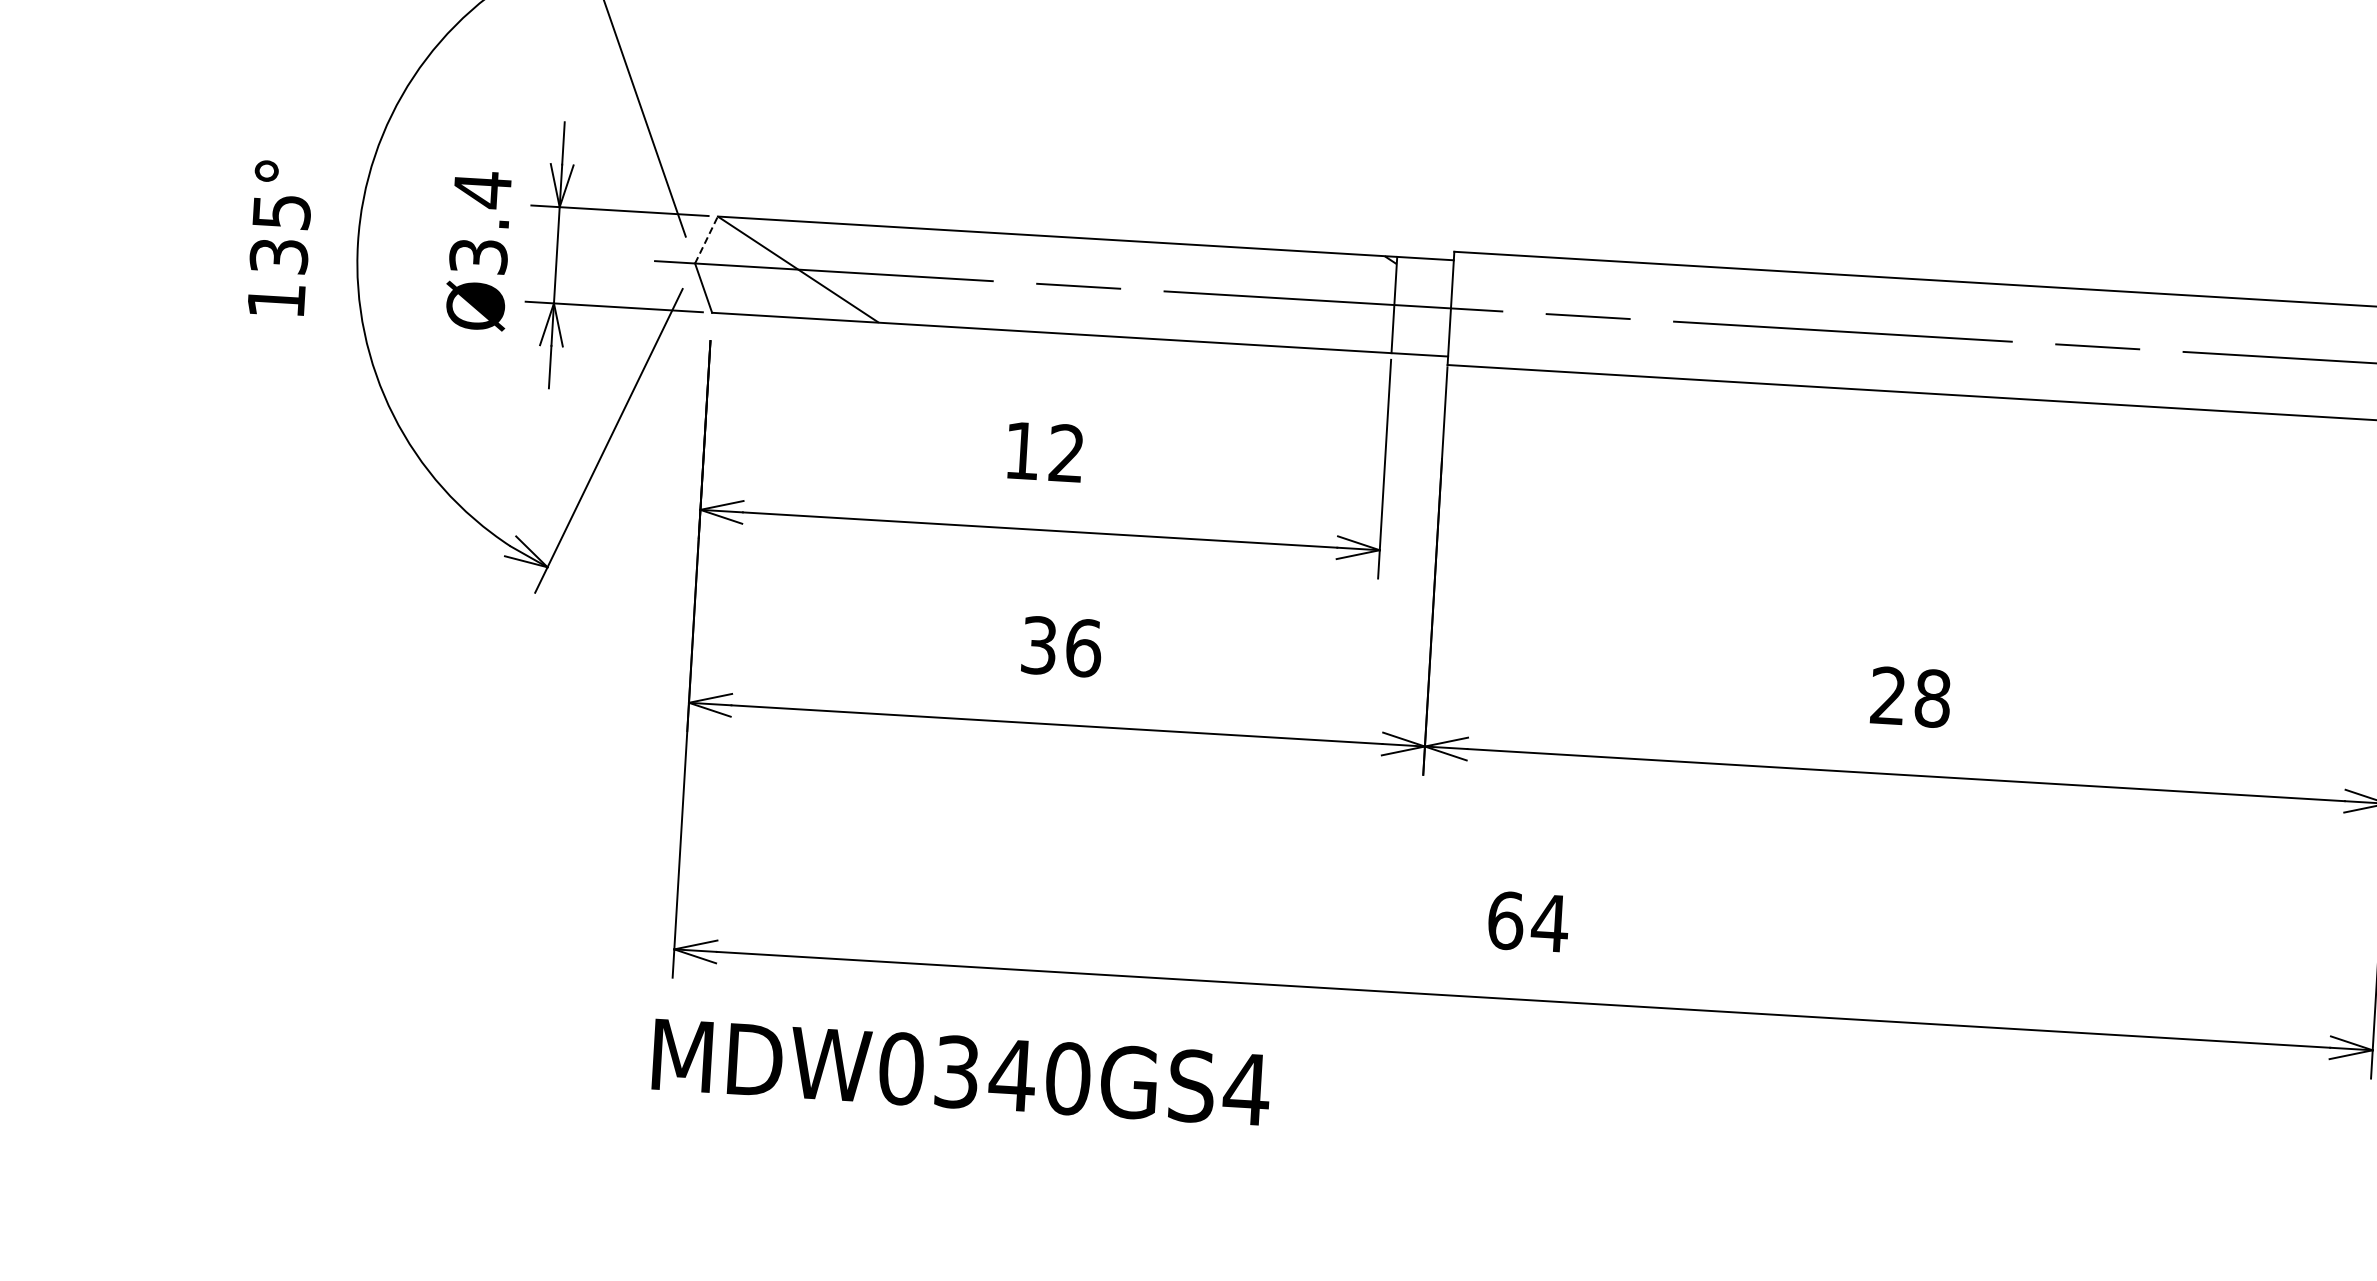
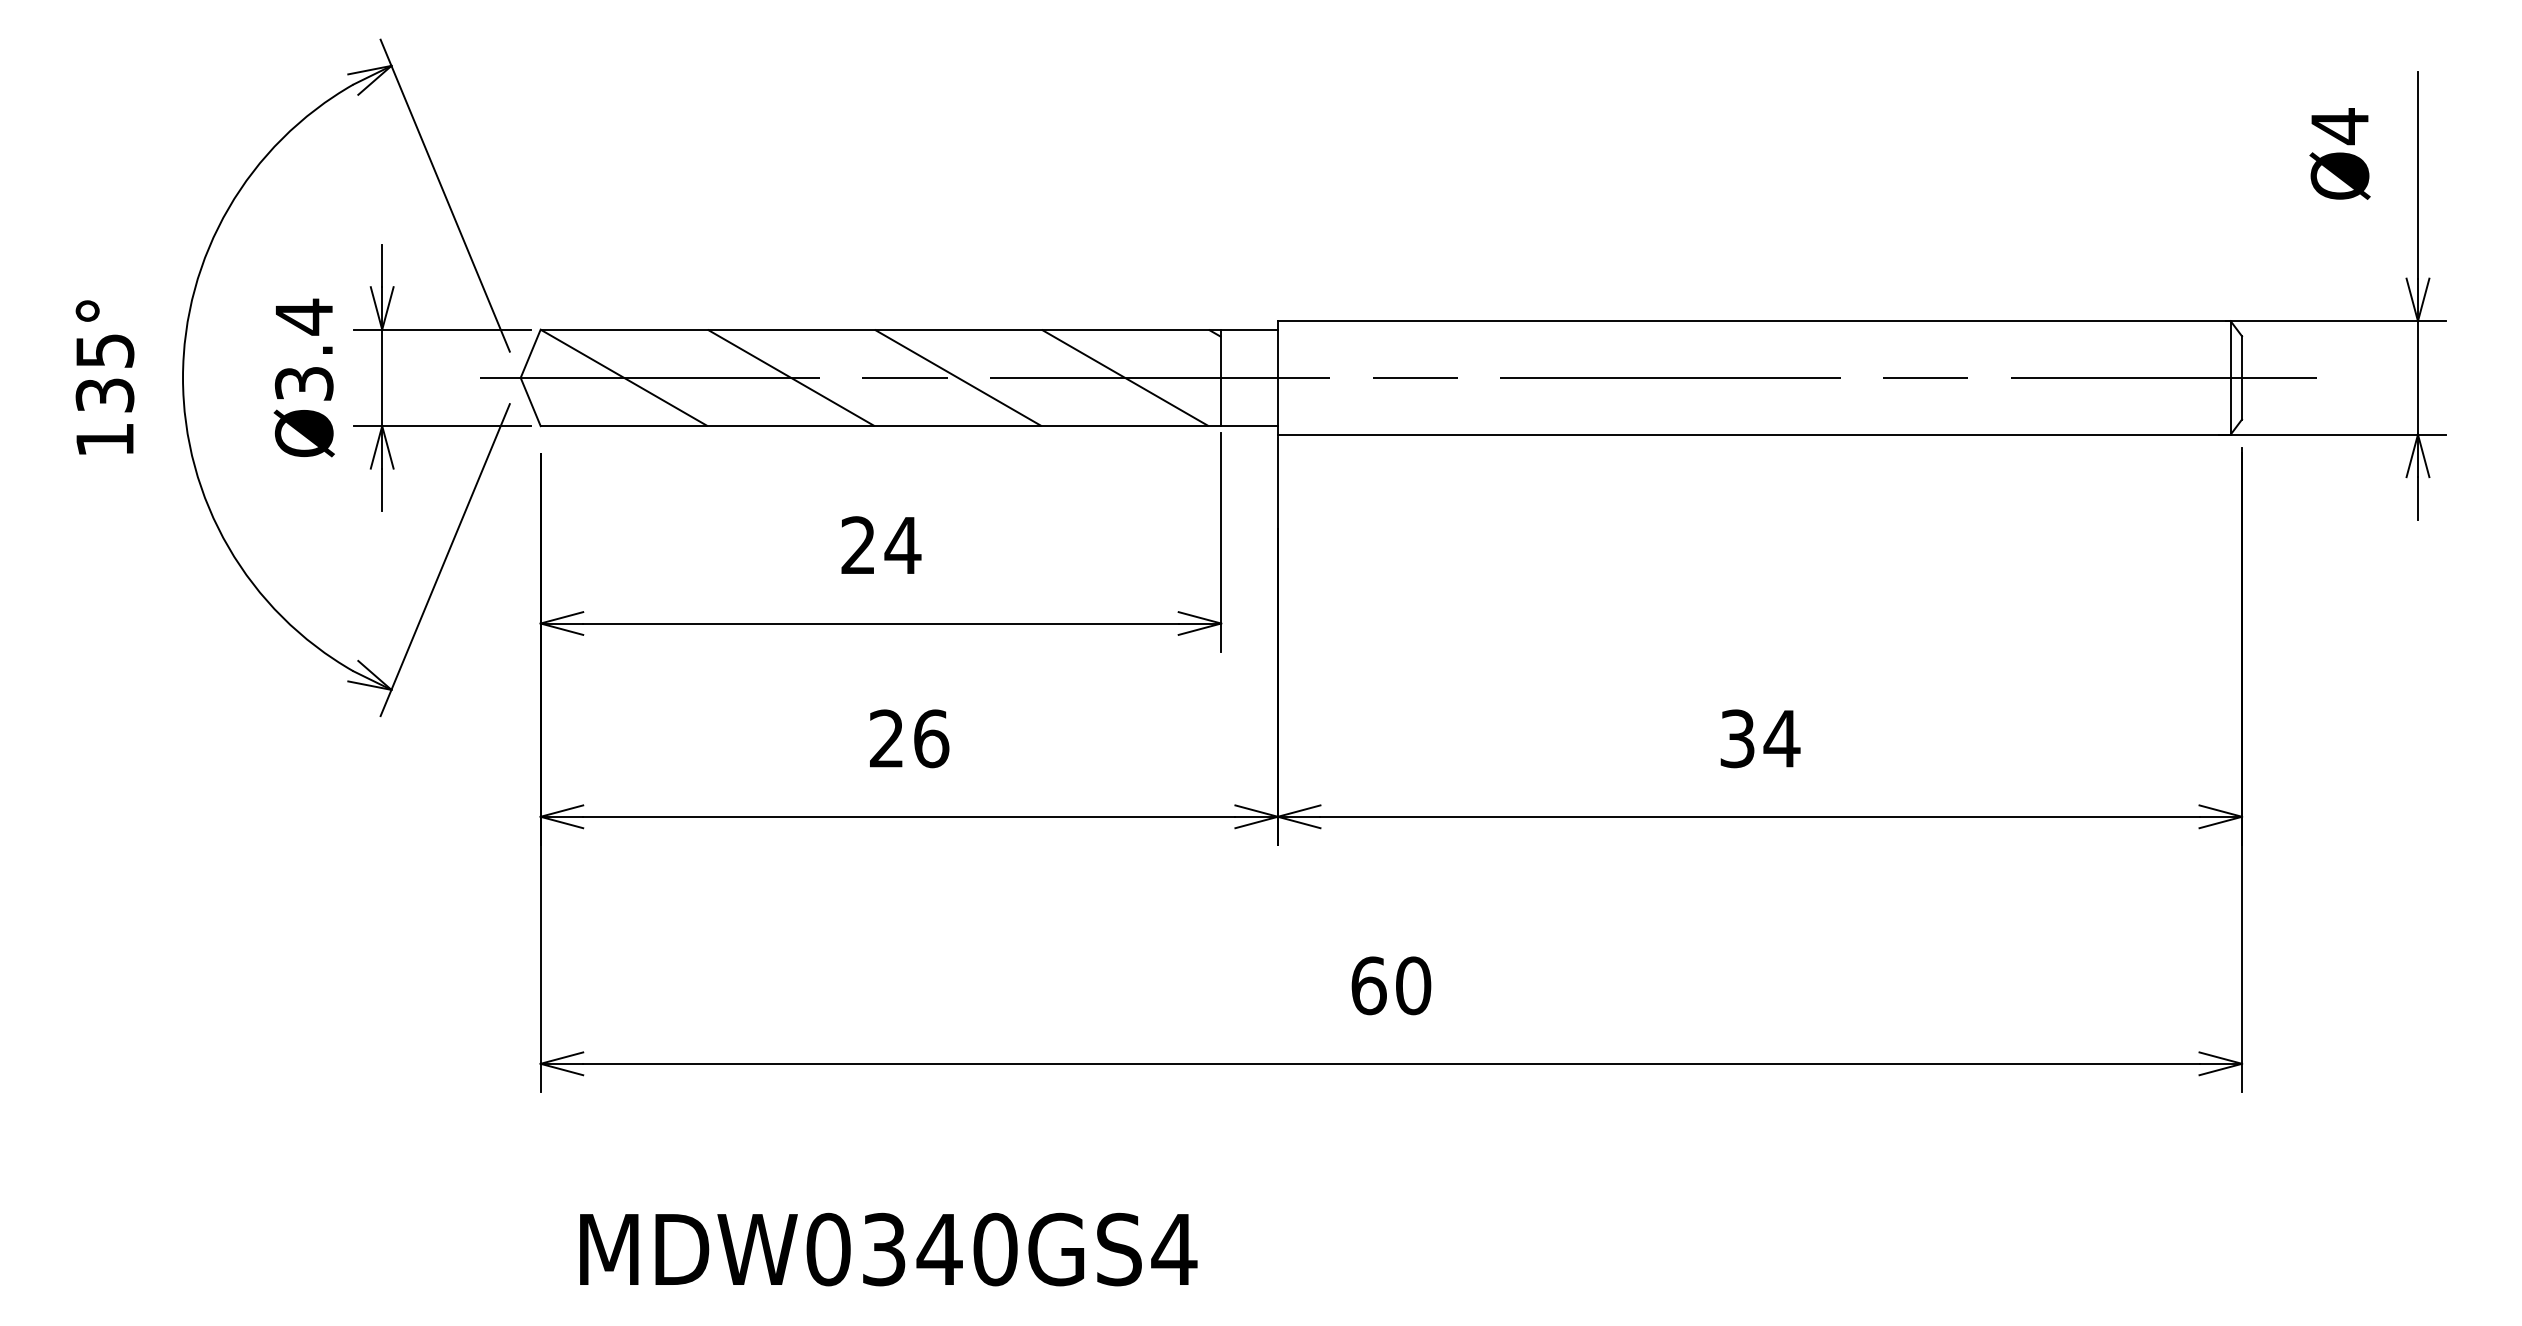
line: (706, 239) -> (530, 353), dashed -> solid
line: (964, 279) -> (790, 377), added
line: (1131, 288) -> (957, 377), added
line: (1297, 298) -> (1124, 377), added
text: (1045, 451) -> (881, 544), 12 -> 24
text: (1038, 645) -> (886, 738), 36 -> 26
text: (1911, 696) -> (1760, 738), 28 -> 34
text: (1549, 922) -> (1412, 985), 64 -> 60
text: (961, 1072) -> (888, 1249), moved

